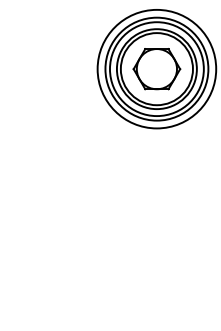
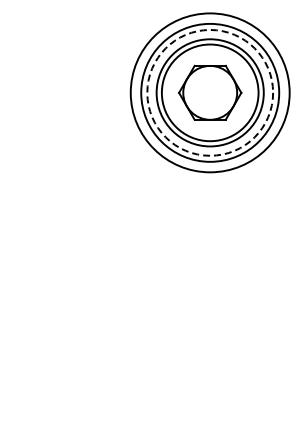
circle: (157, 68) -> (210, 92), solid -> dashed

